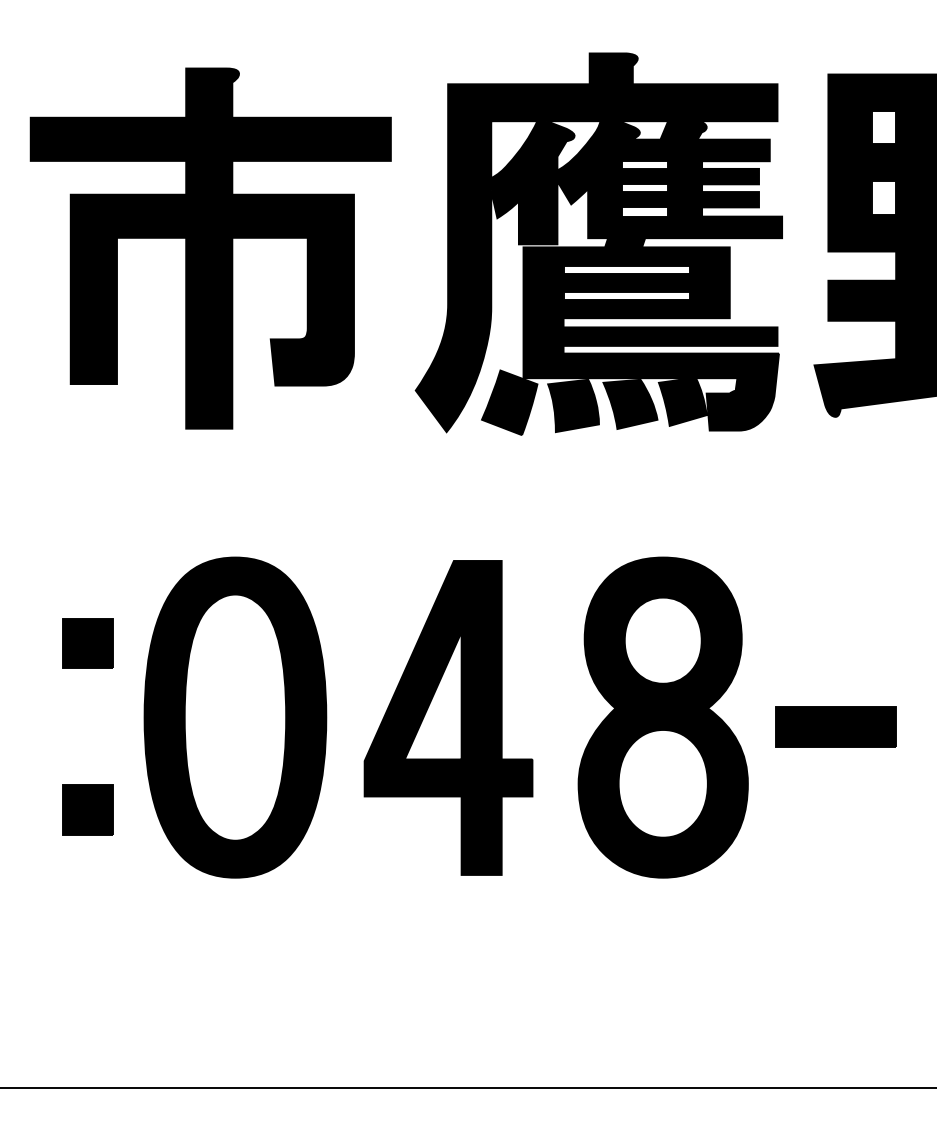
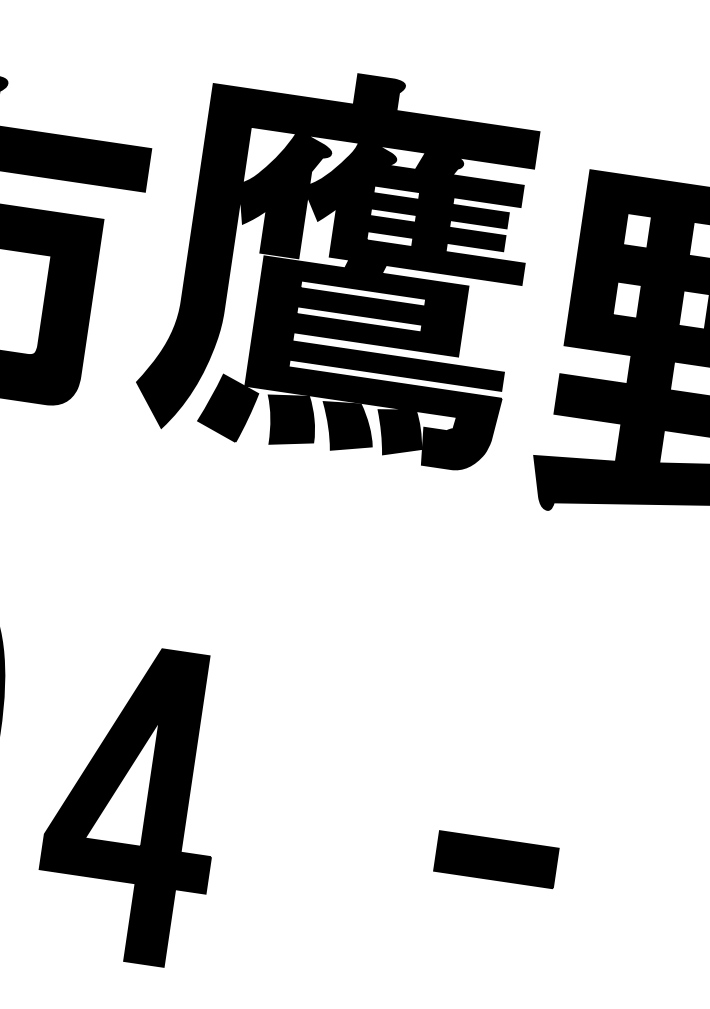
part: (598, 243) -> (339, 263), moved
part: (448, 717) -> (134, 803), moved
part: (662, 717) -> (332, 782), removed
part: (835, 726) -> (495, 858), moved

